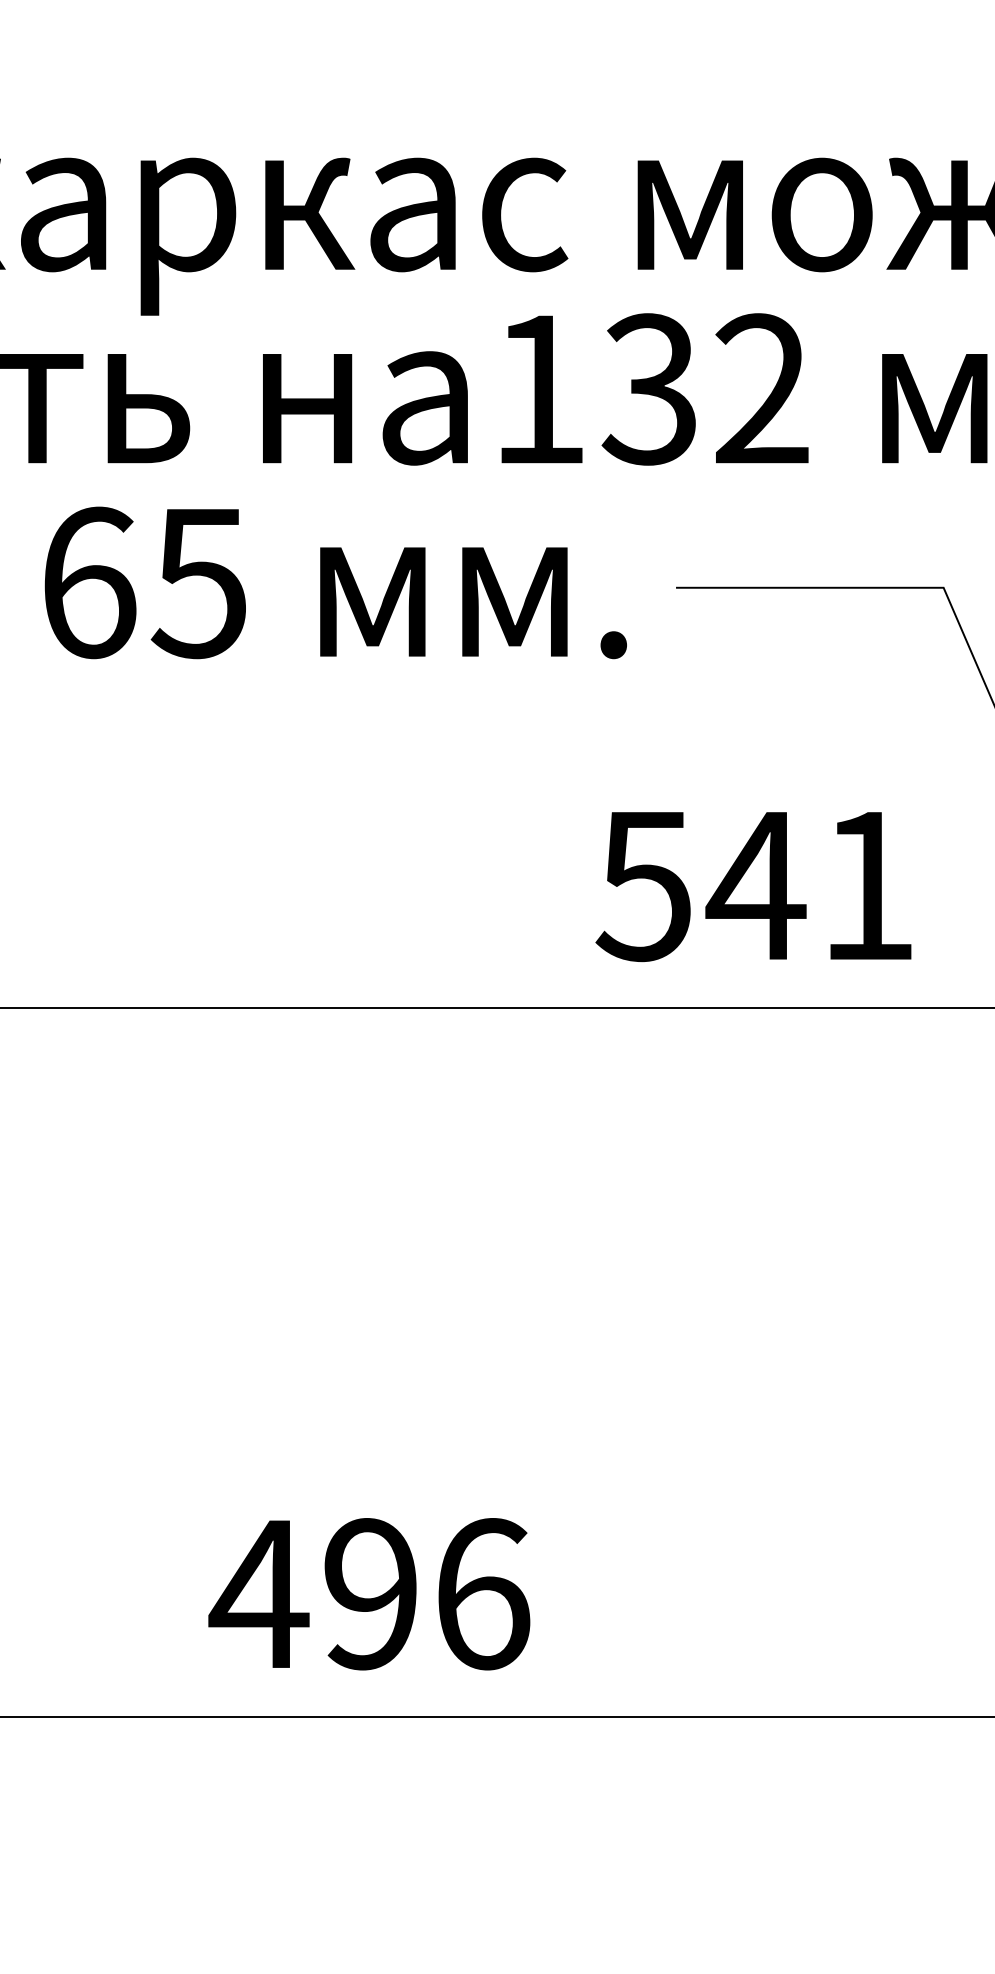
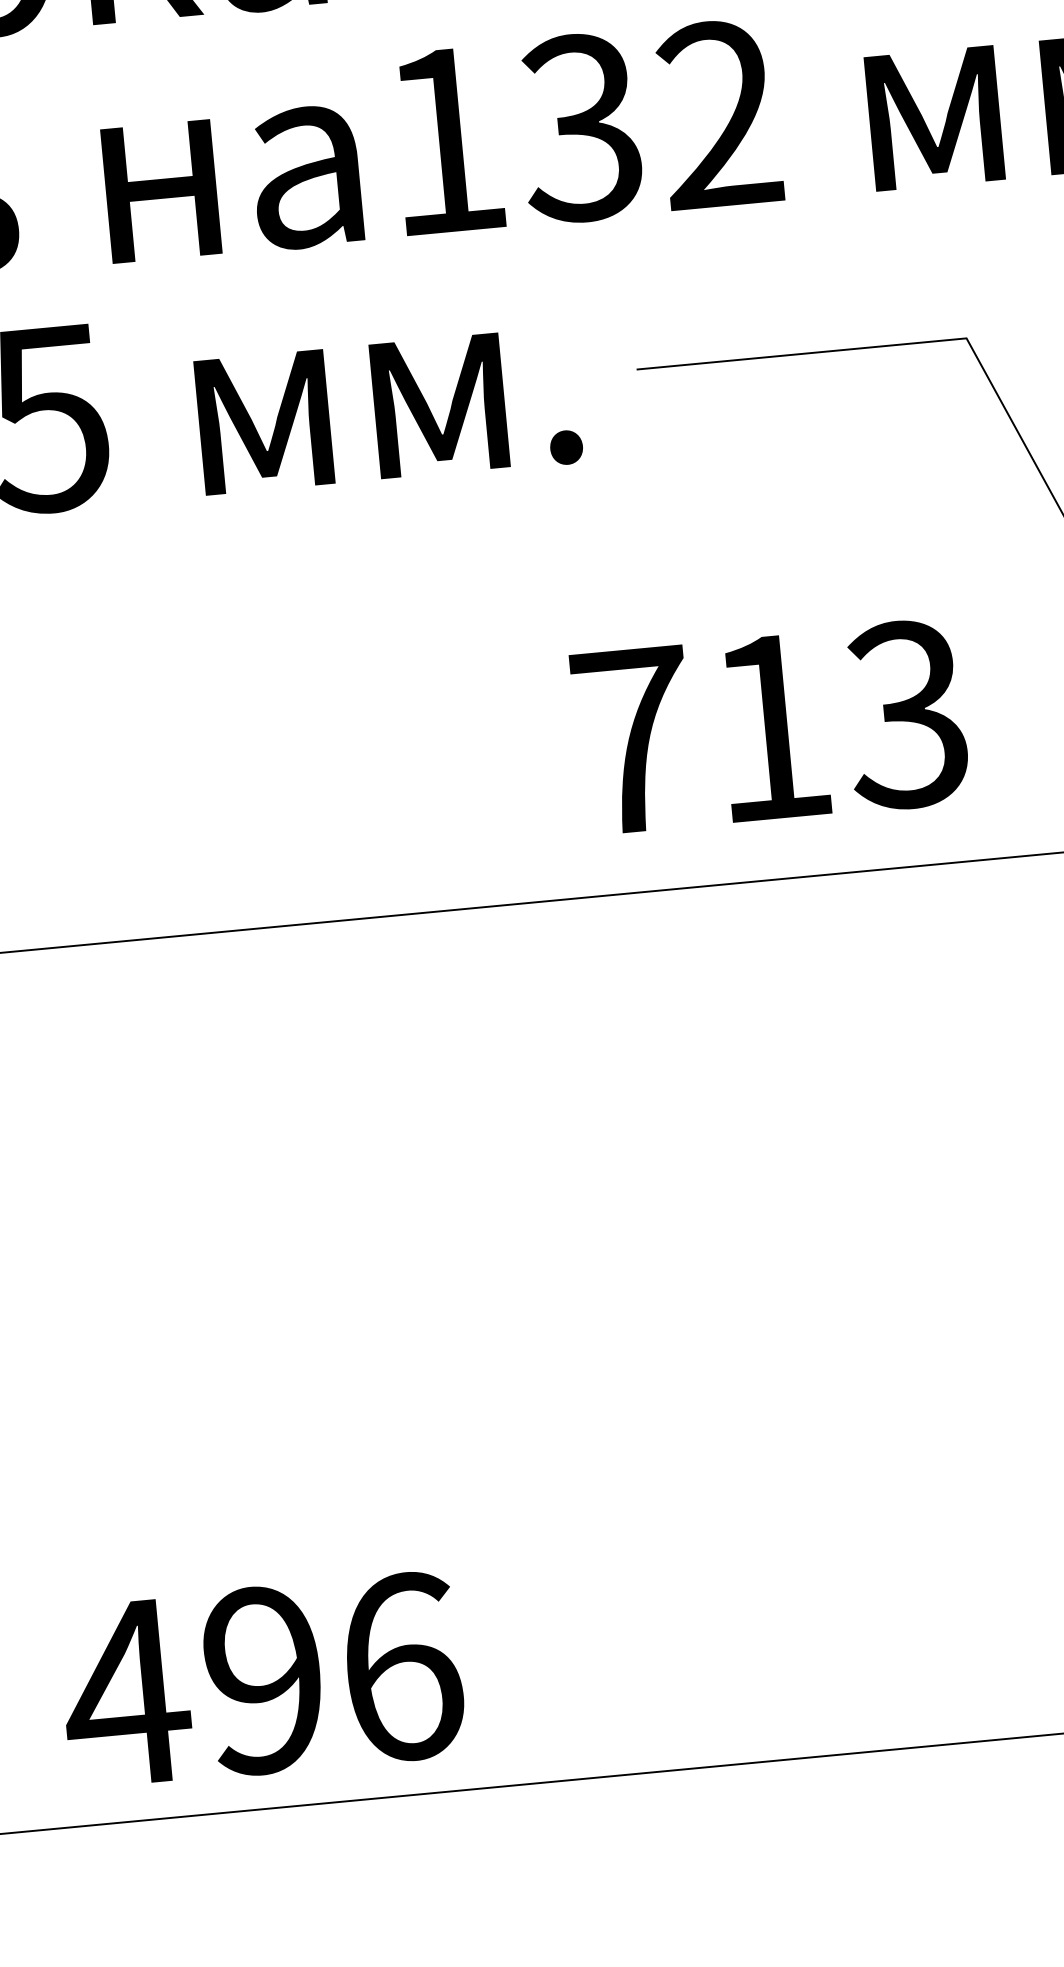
text: (754, 885) -> (768, 727), 541 -> 713
text: (369, 1594) -> (262, 1680), moved

